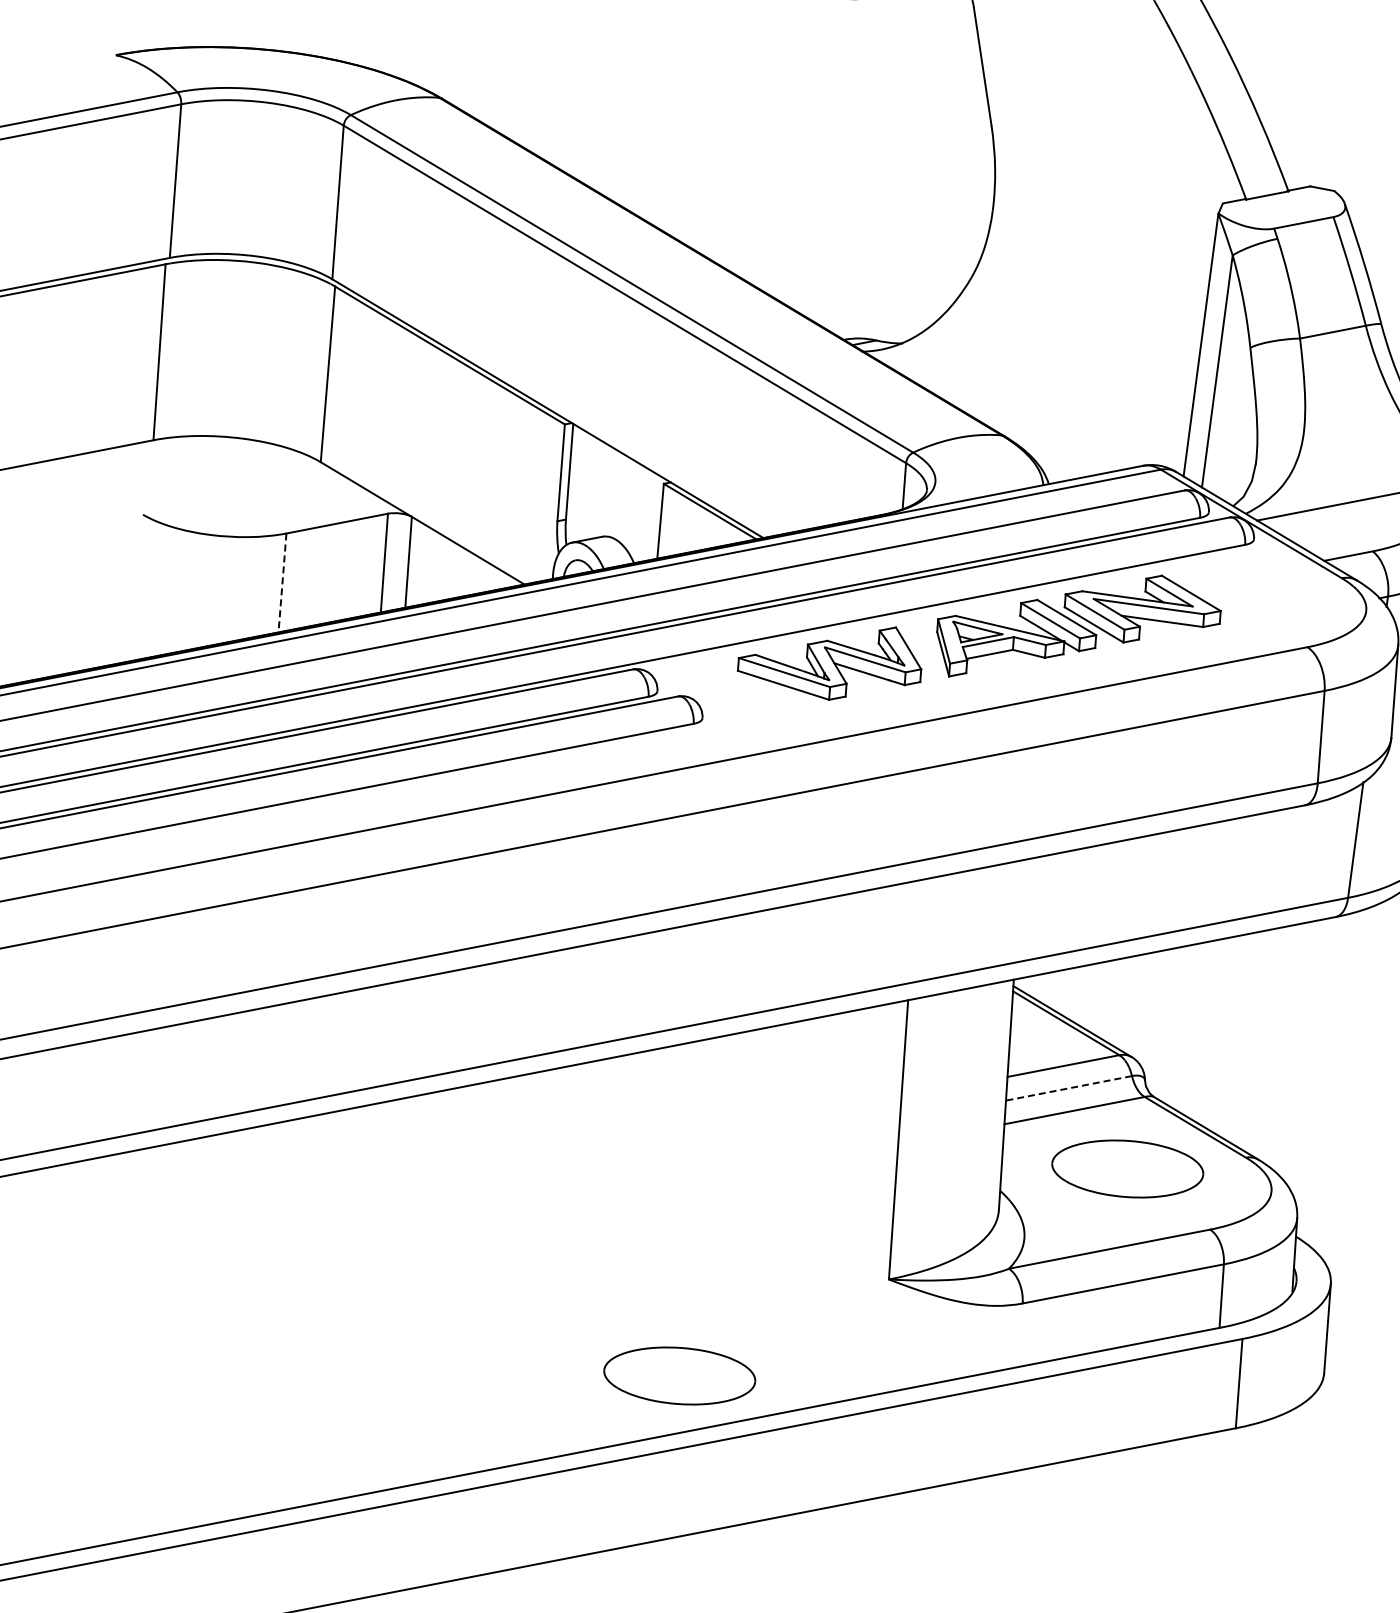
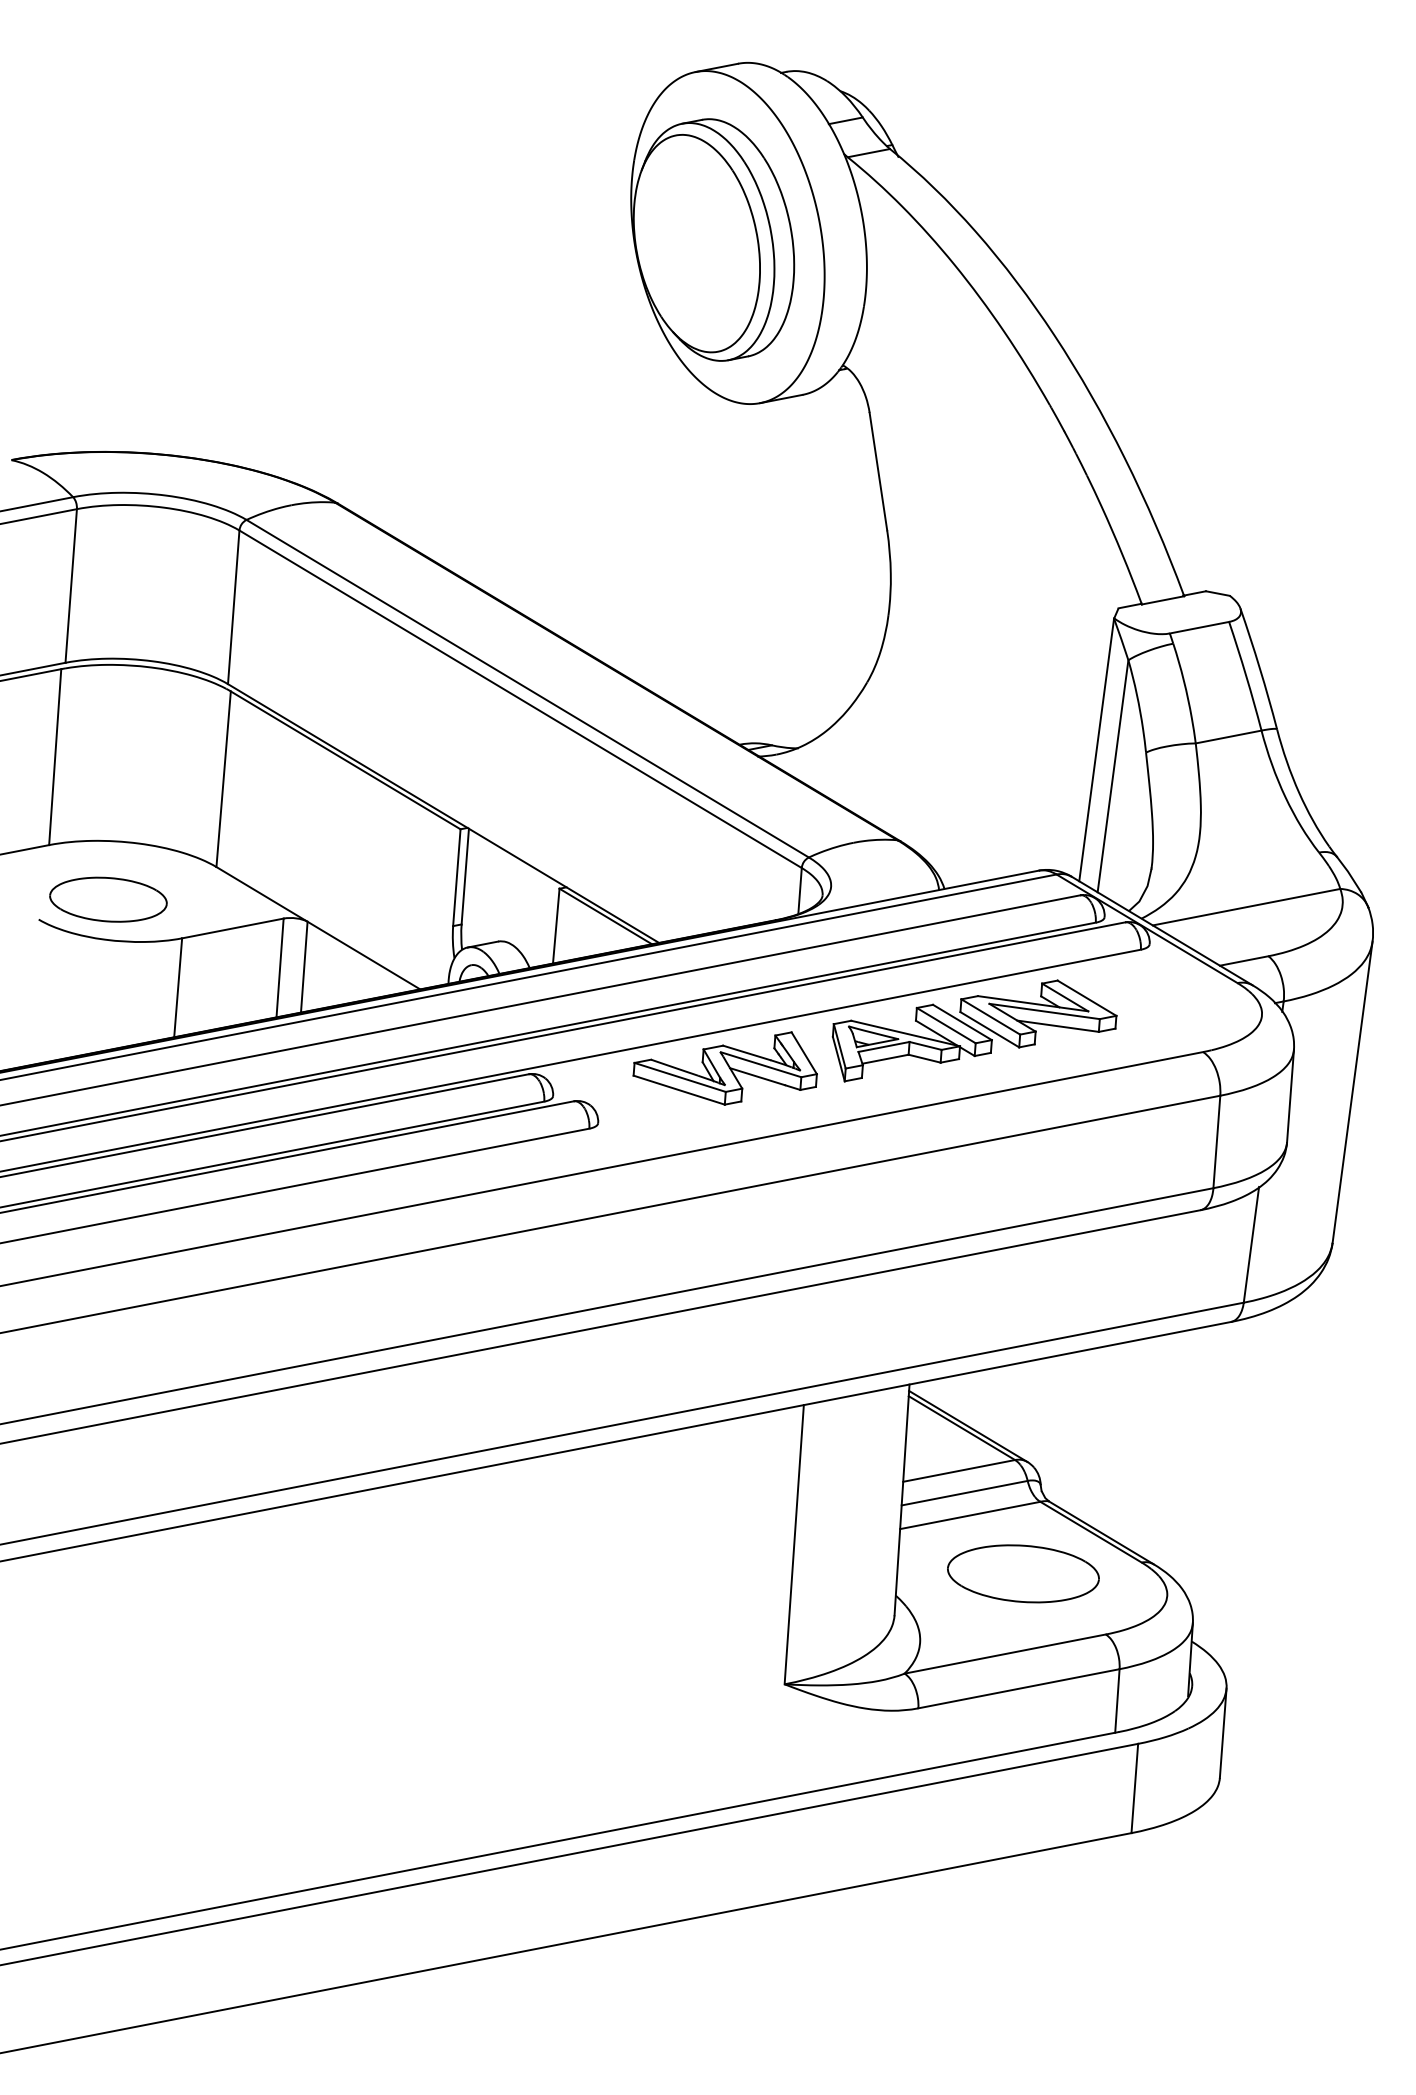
part: (212, 494) -> (108, 899), added
line: (282, 582) -> (178, 987), dashed -> solid
line: (1068, 1088) -> (964, 1493), dashed -> solid
part: (679, 1375) -> (575, 1780), removed

